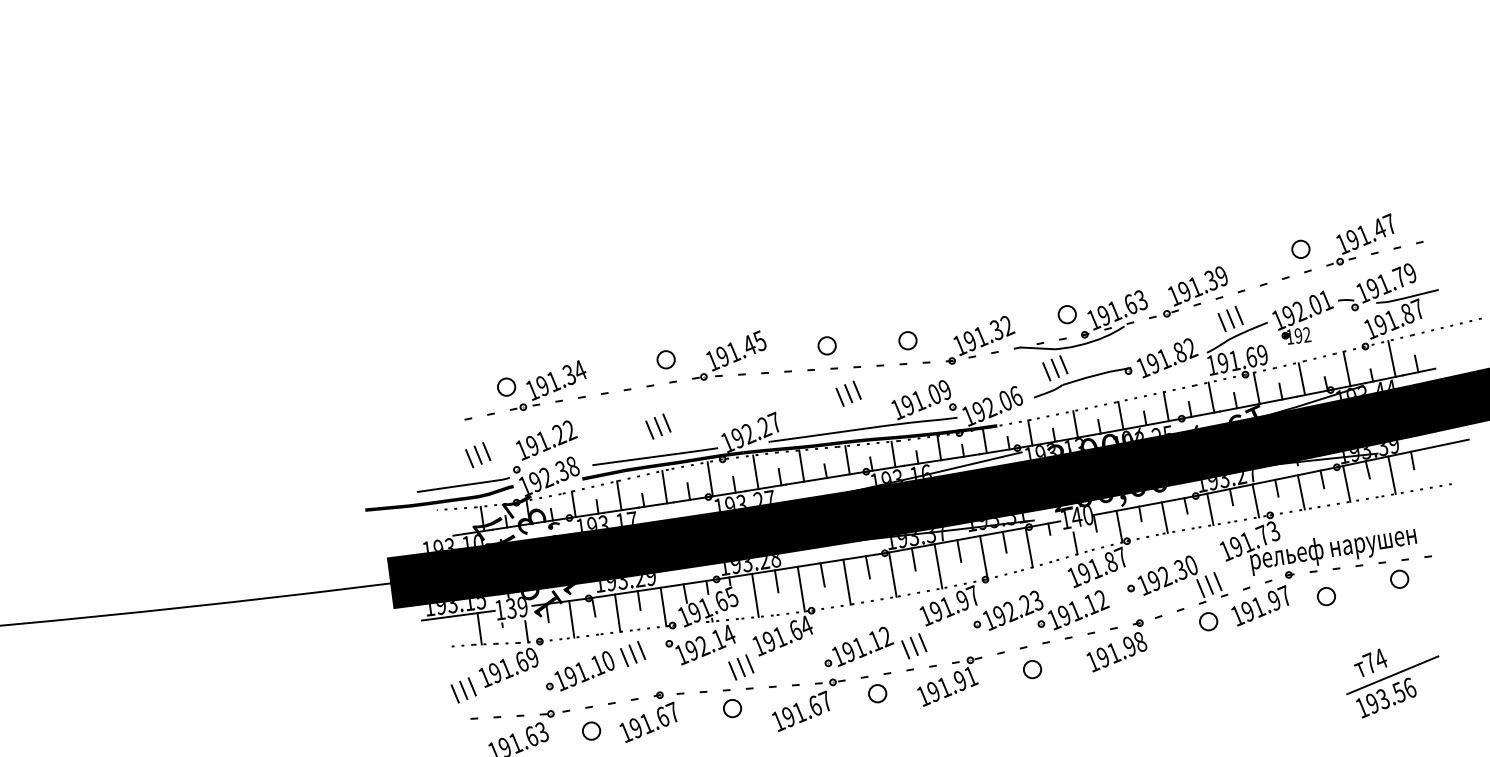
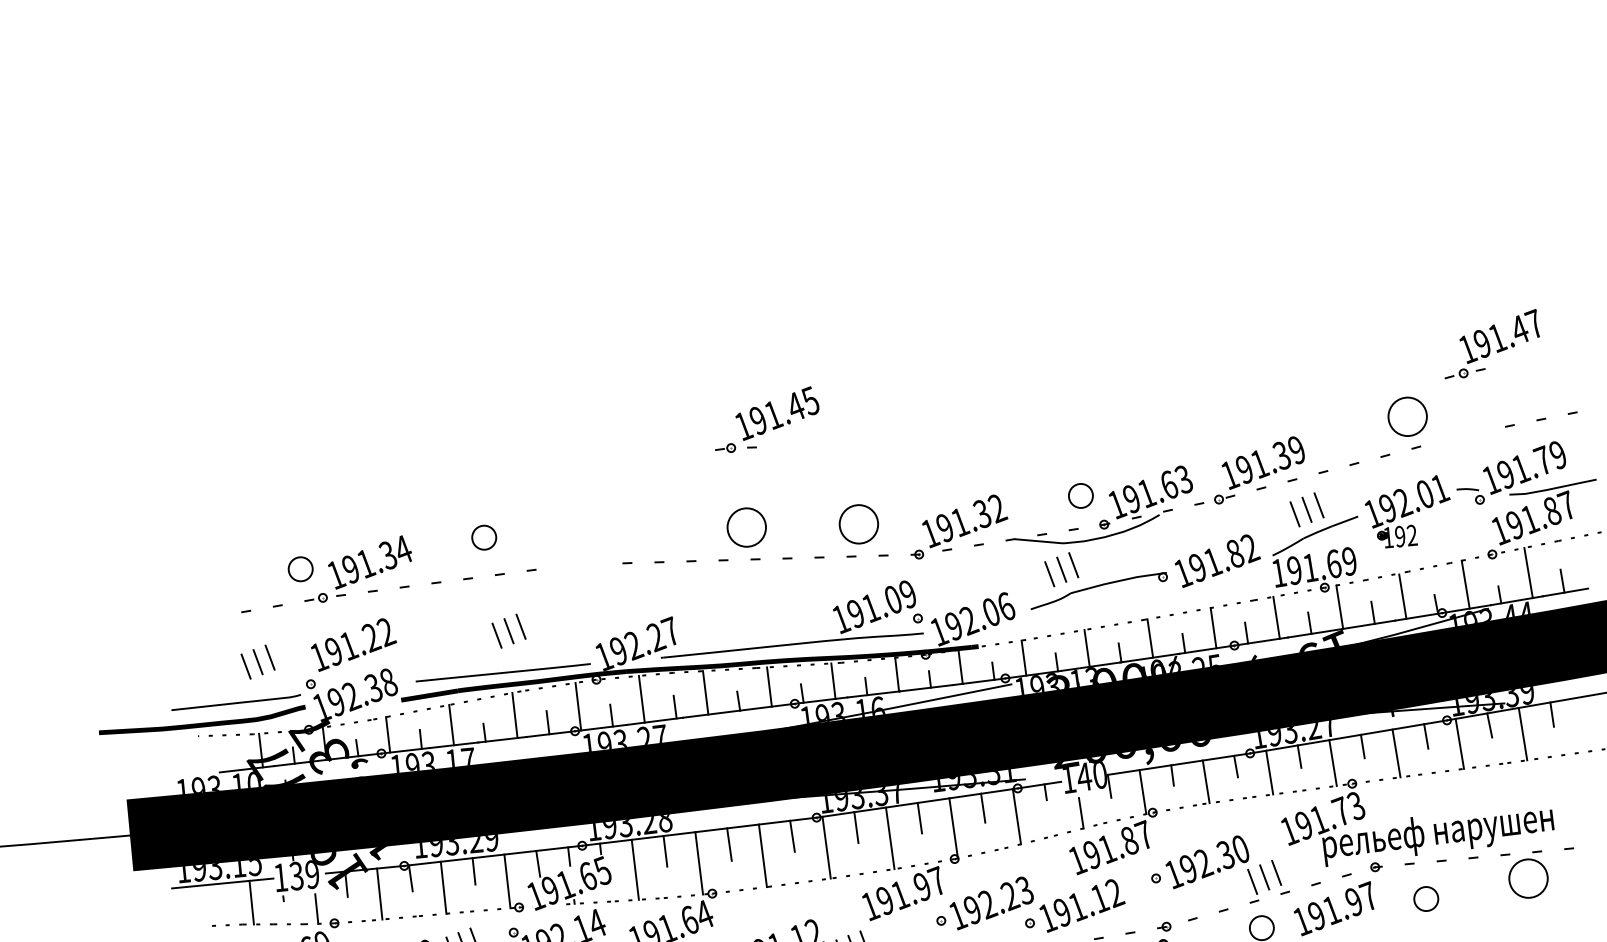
part: (1360, 239) -> (1492, 343), moved
circle: (1300, 249) -> (1407, 416), size x1.6
circle: (907, 340) -> (858, 524), size x1.6
circle: (826, 345) -> (745, 527), size x1.6
part: (729, 355) -> (767, 419), moved
circle: (665, 359) -> (483, 537), moved
part: (848, 393) -> (774, 594), removed
circle: (1399, 578) -> (1528, 877), size x1.6

